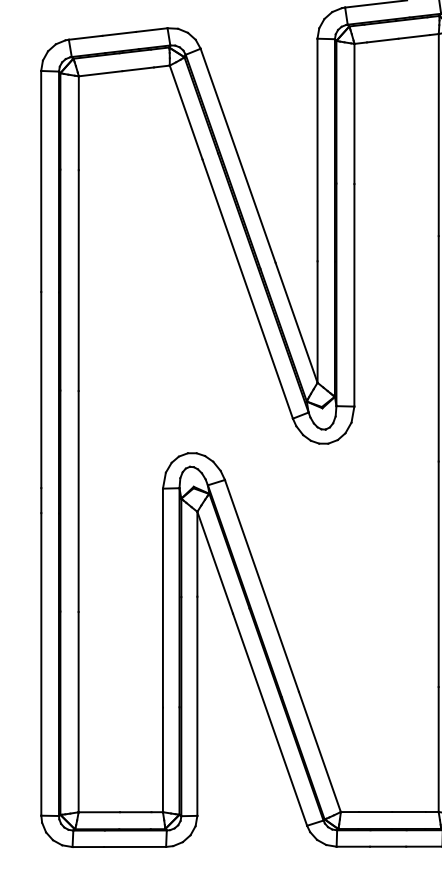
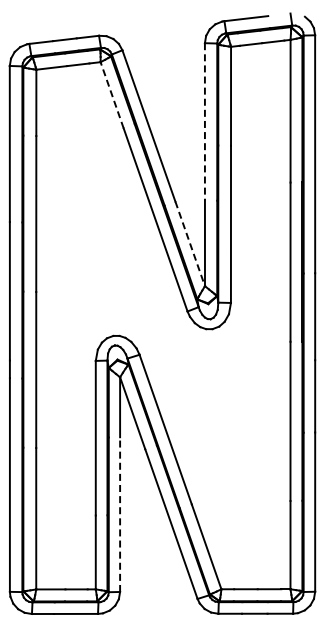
line: (186, 111) -> (112, 94), solid -> dashed
line: (316, 149) -> (204, 121), solid -> dashed
line: (297, 322) -> (190, 243), solid -> dashed
line: (197, 706) -> (120, 514), solid -> dashed

